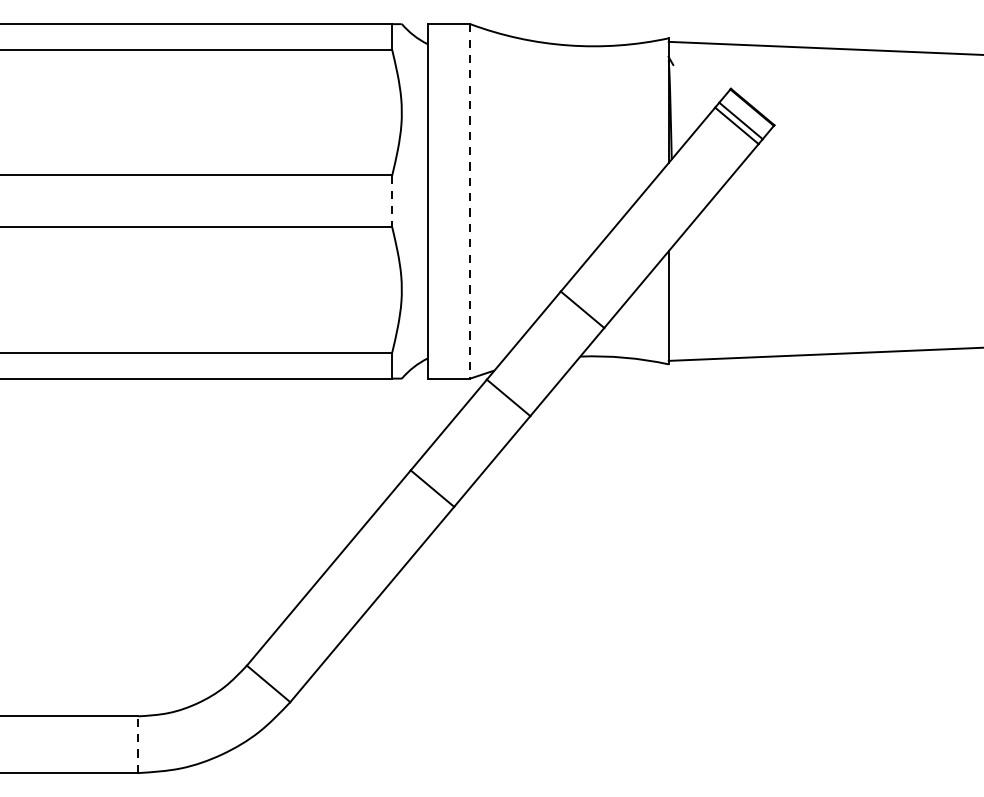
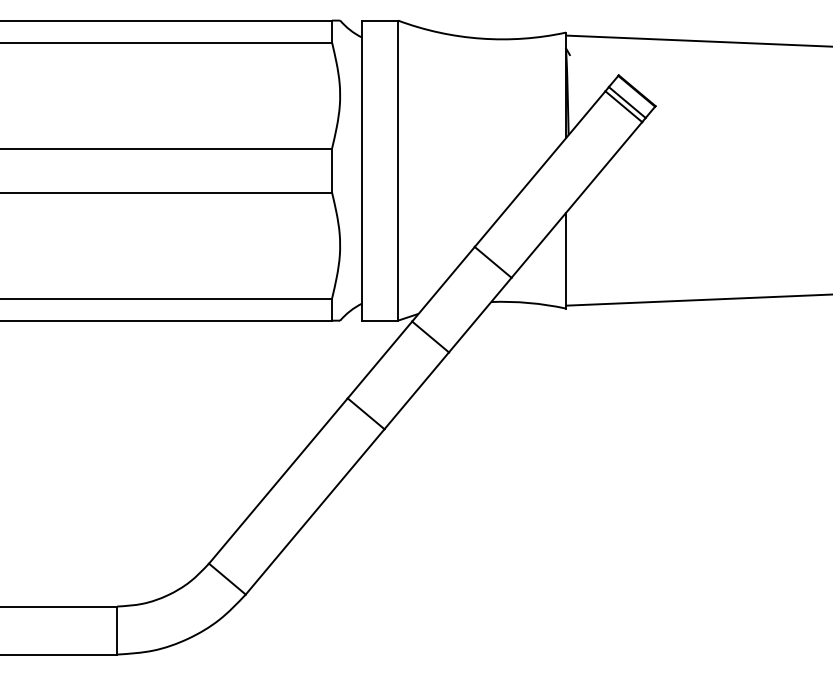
line: (392, 201) -> (332, 170), dashed -> solid
line: (470, 202) -> (398, 171), dashed -> solid
line: (138, 744) -> (117, 630), dashed -> solid

